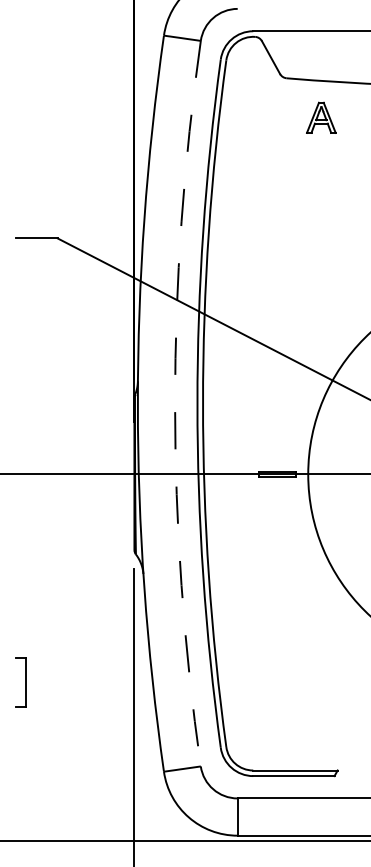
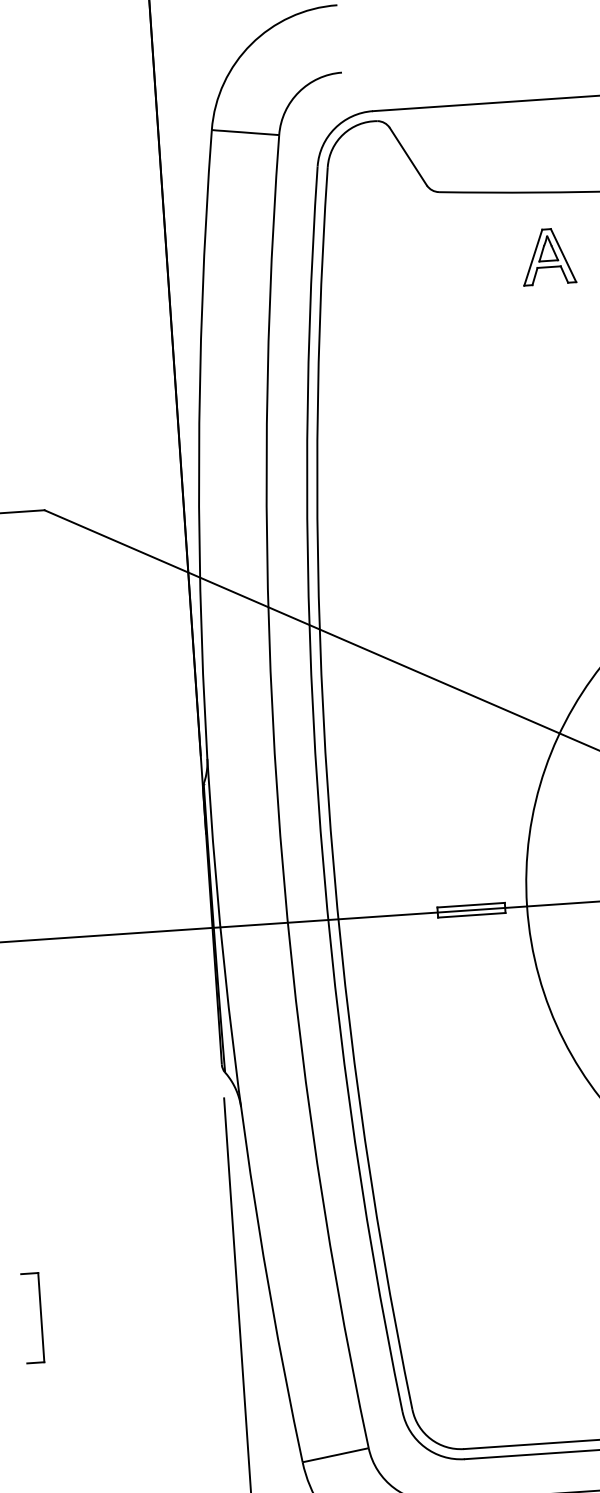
part: (321, 117) -> (548, 255), moved
arc: (175, 403) -> (278, 794), dashed -> solid

